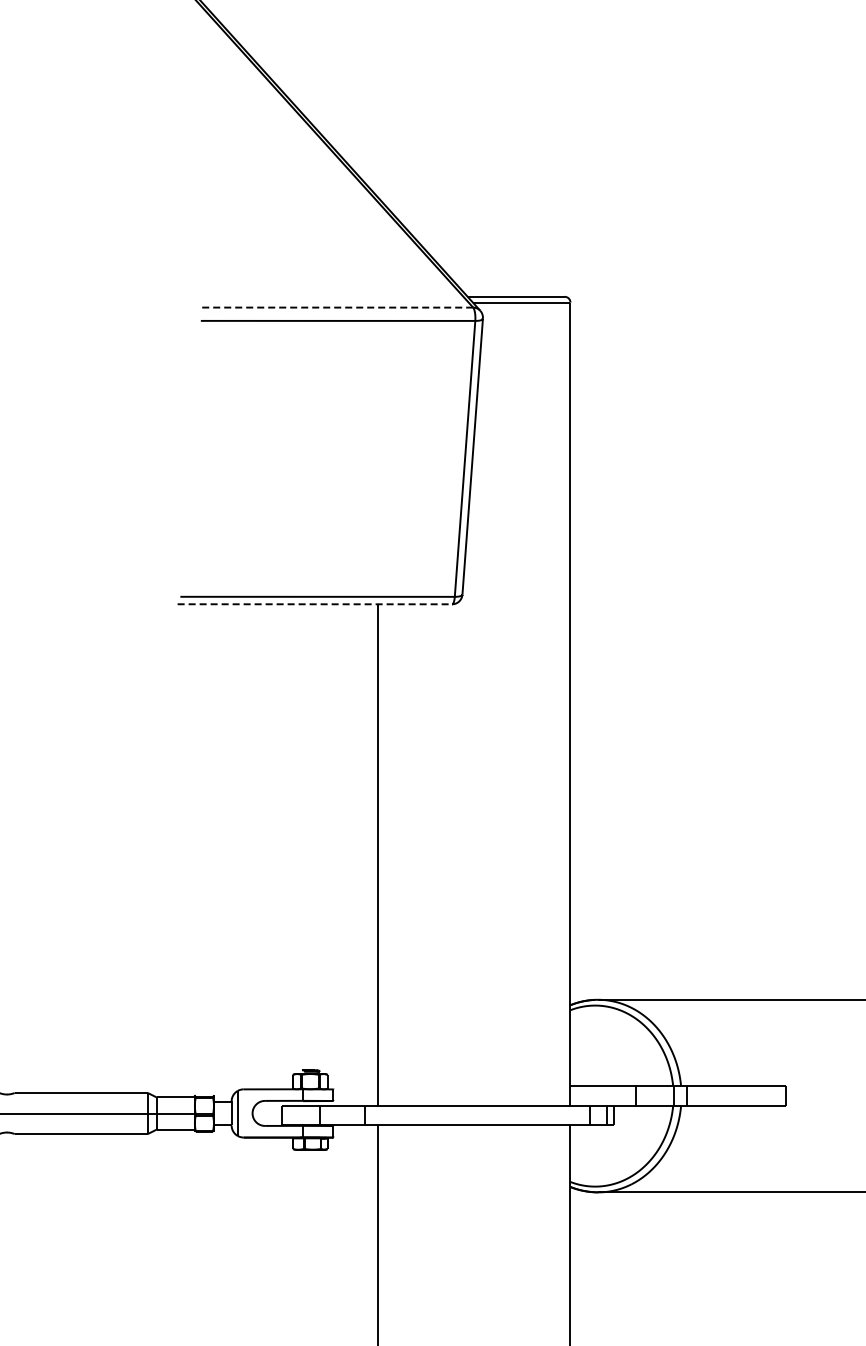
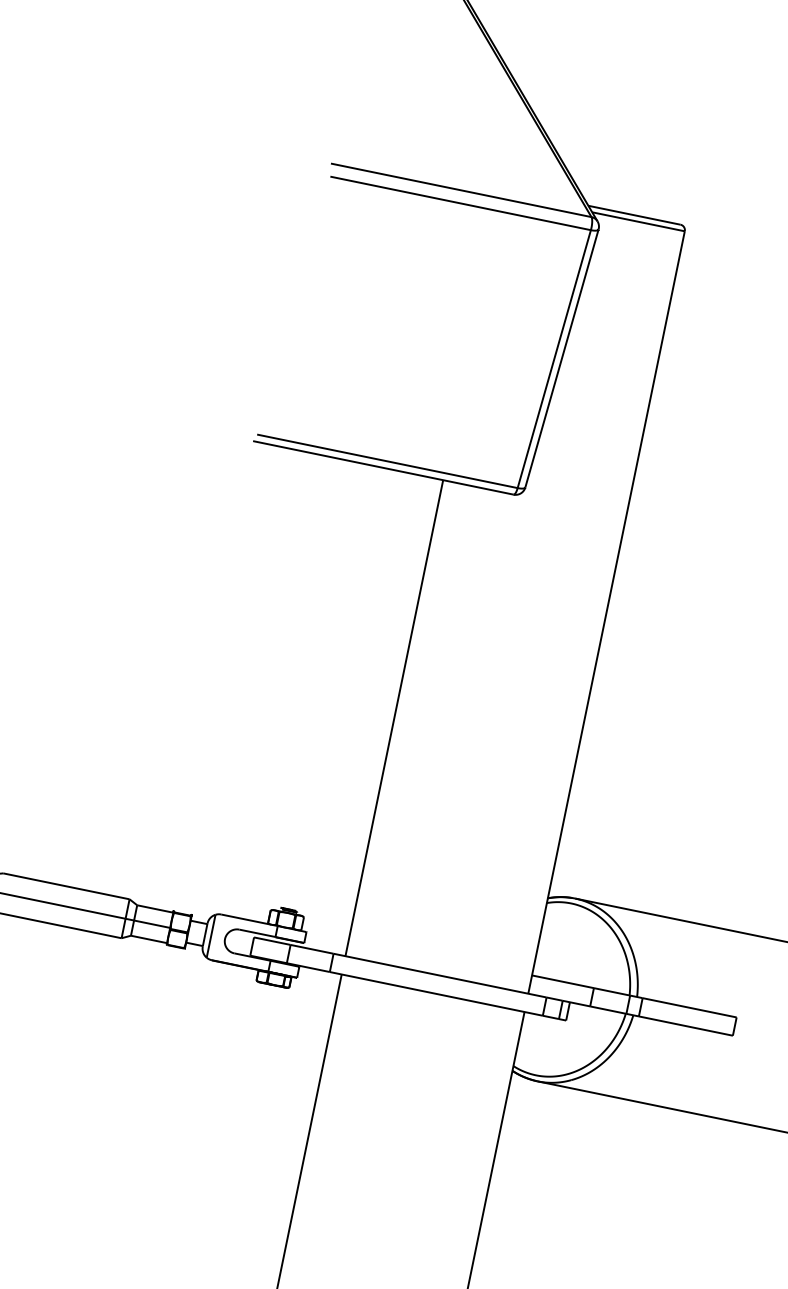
line: (335, 307) -> (460, 190), dashed -> solid
line: (315, 604) -> (383, 468), dashed -> solid

